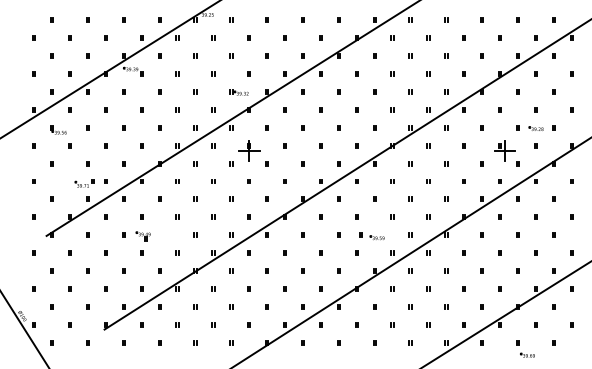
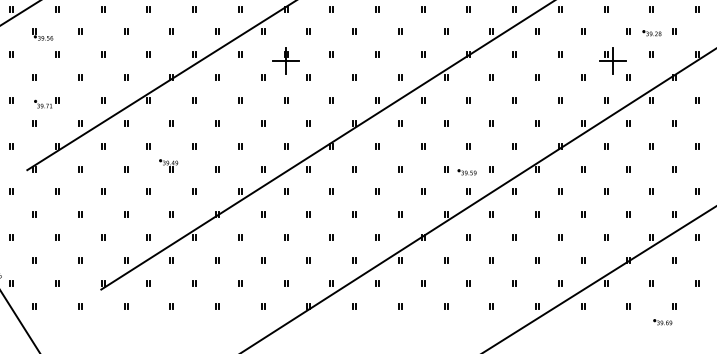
part: (84, 183) -> (46, 103), moved
part: (142, 236) -> (167, 165), moved
part: (371, 236) -> (459, 170), moved
part: (527, 354) -> (662, 321), moved

